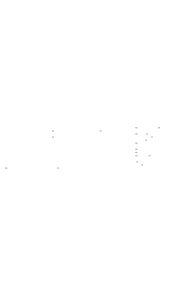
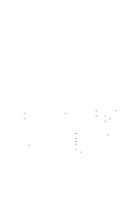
text: (138, 154) -> (77, 143), moved

